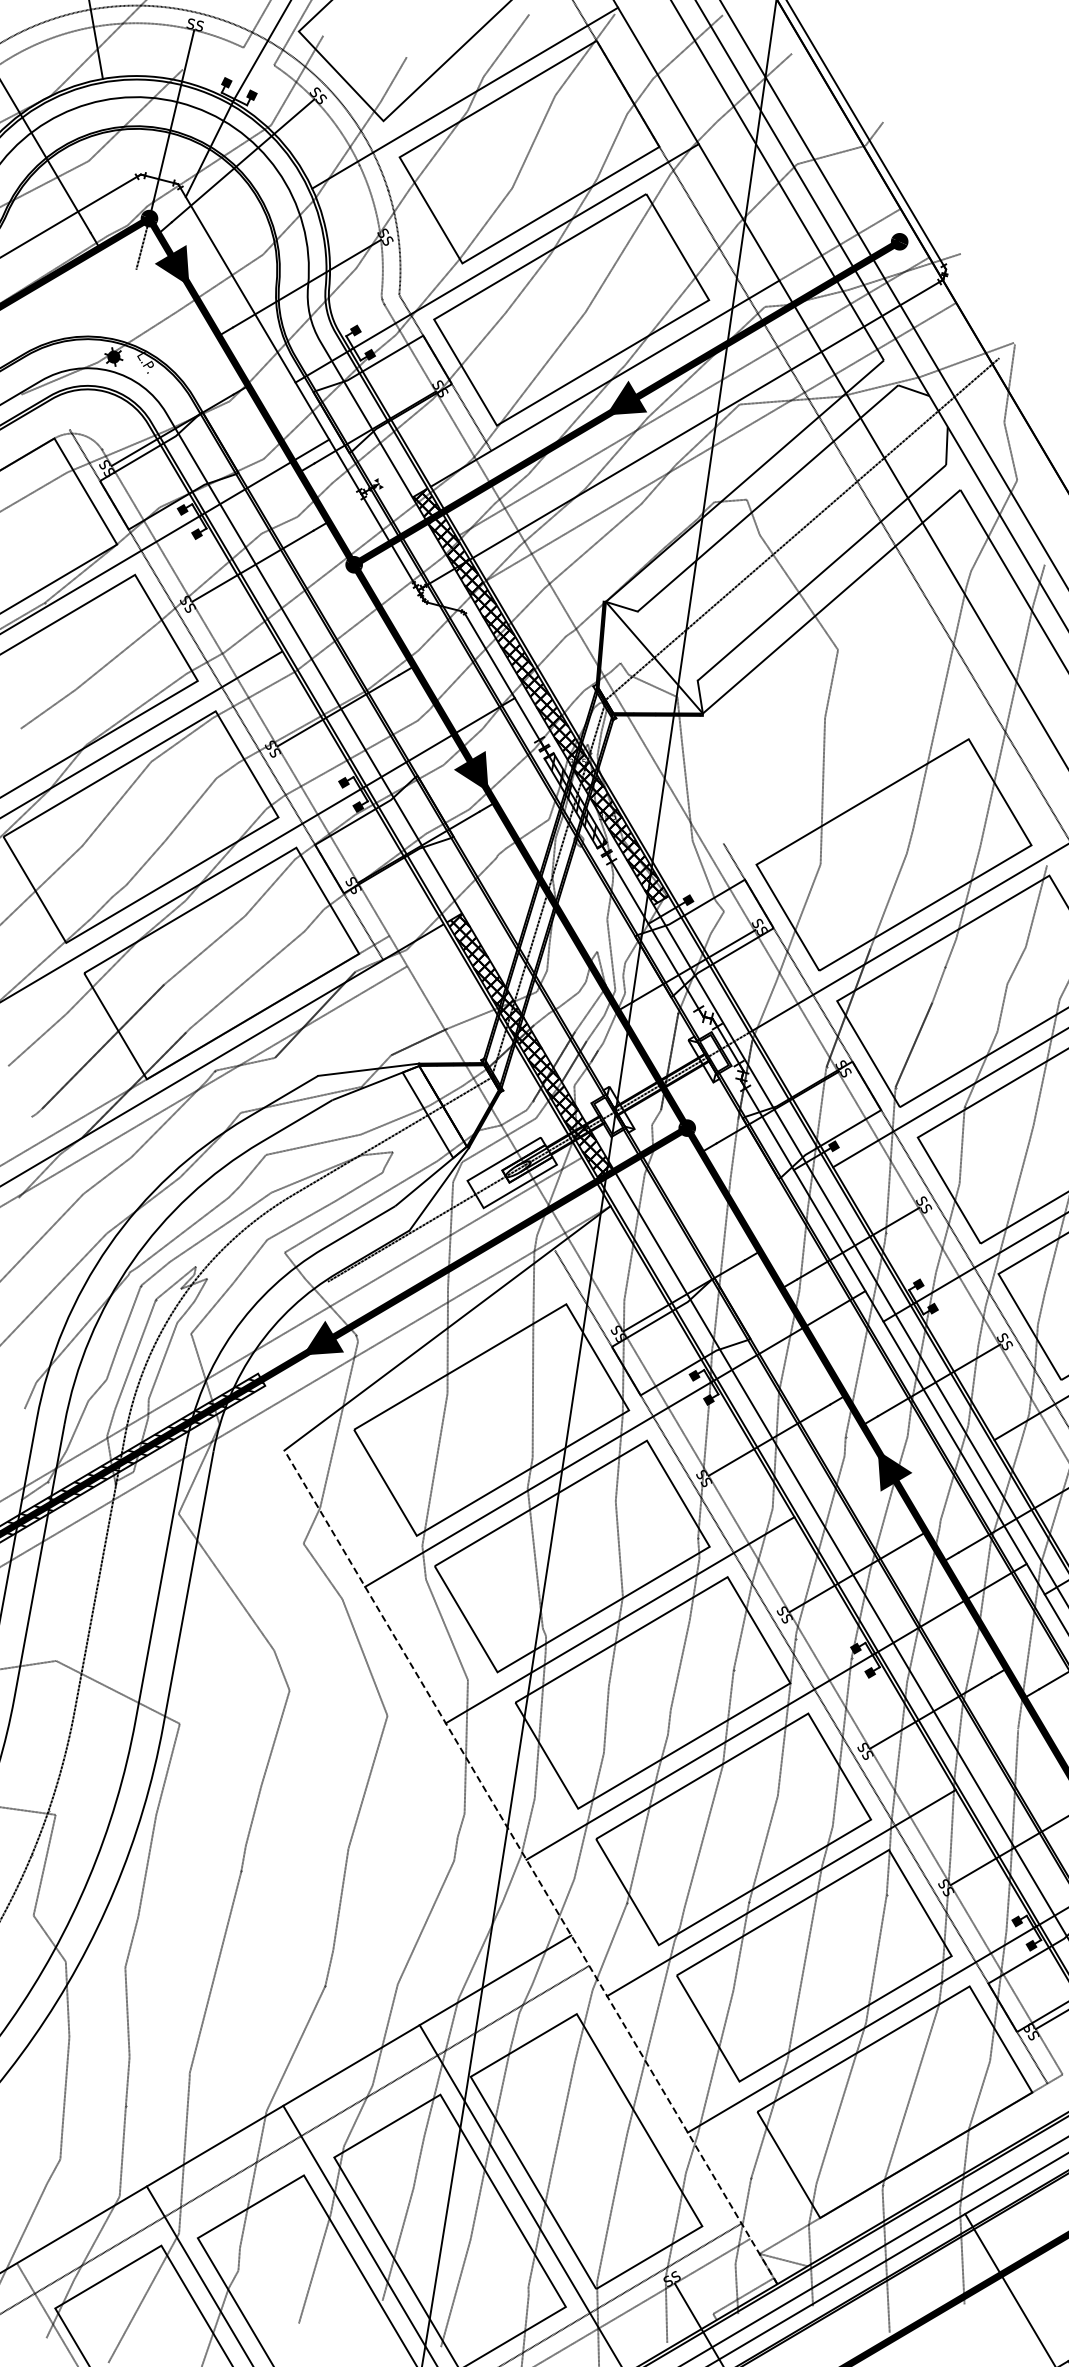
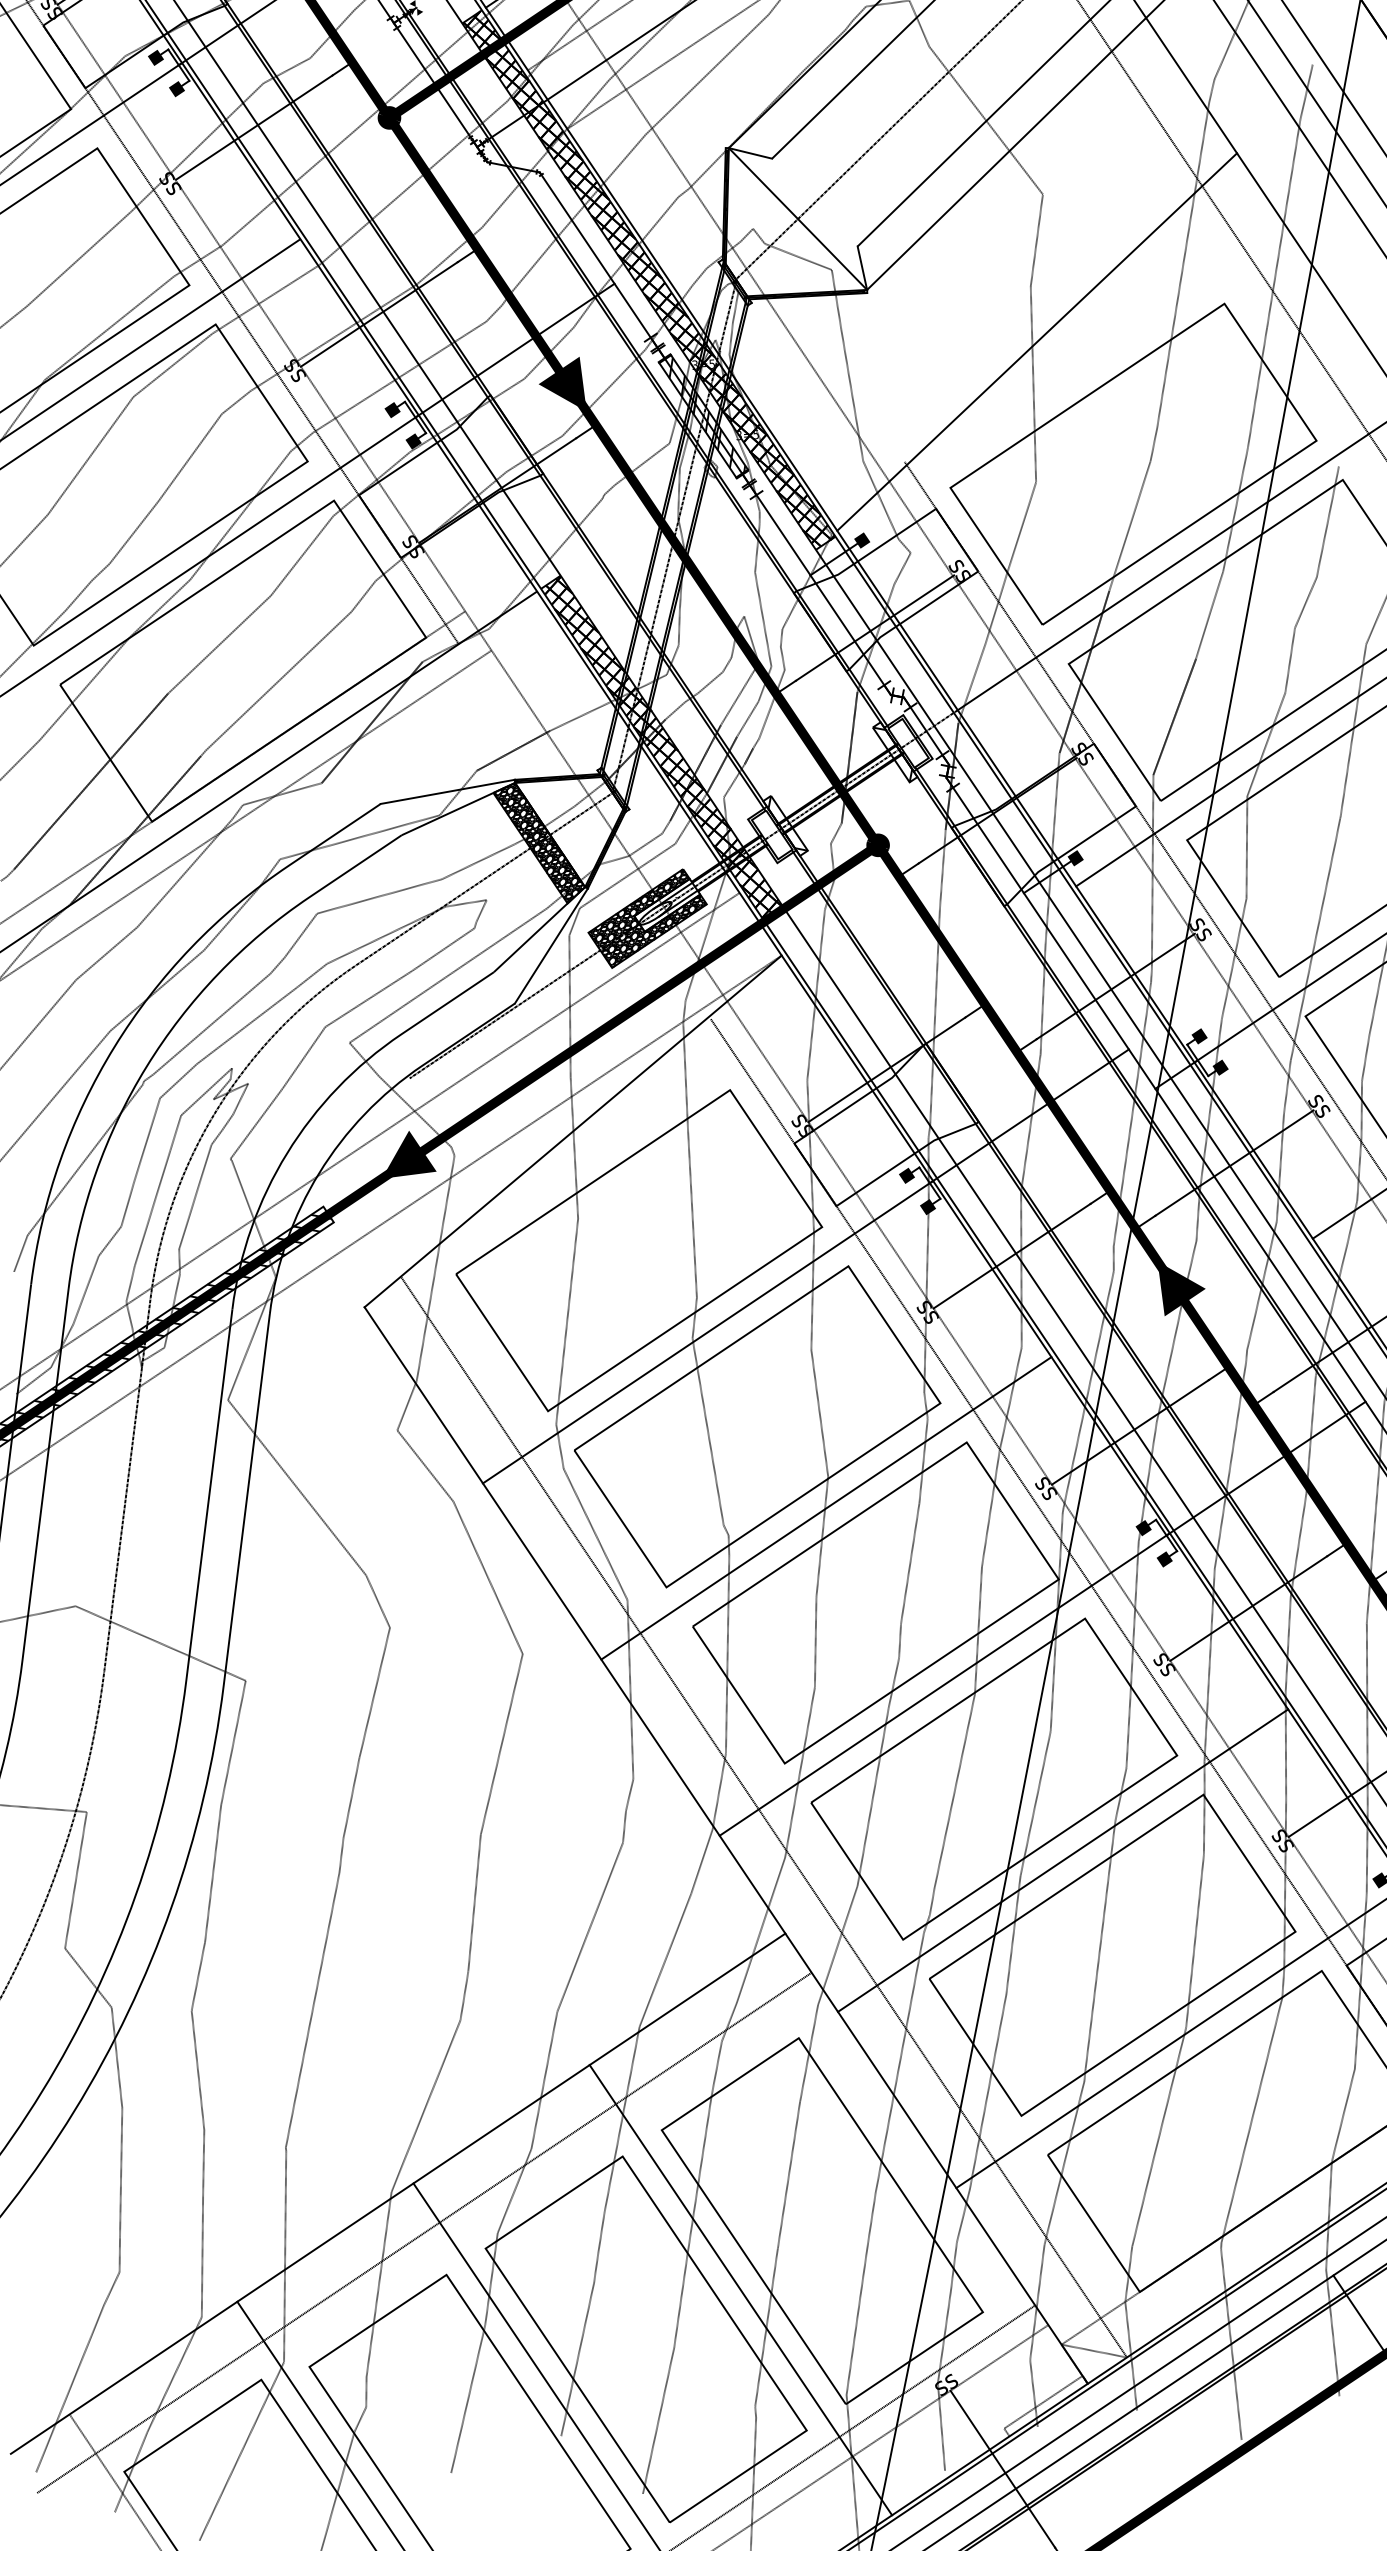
line: (827, 759) -> (1037, 341), added
hatch: (434, 1111) -> (538, 842), added
hatch: (511, 1172) -> (646, 918), added
line: (559, 1847) -> (762, 1816), added
line: (530, 1866) -> (725, 1844), dashed -> solid

